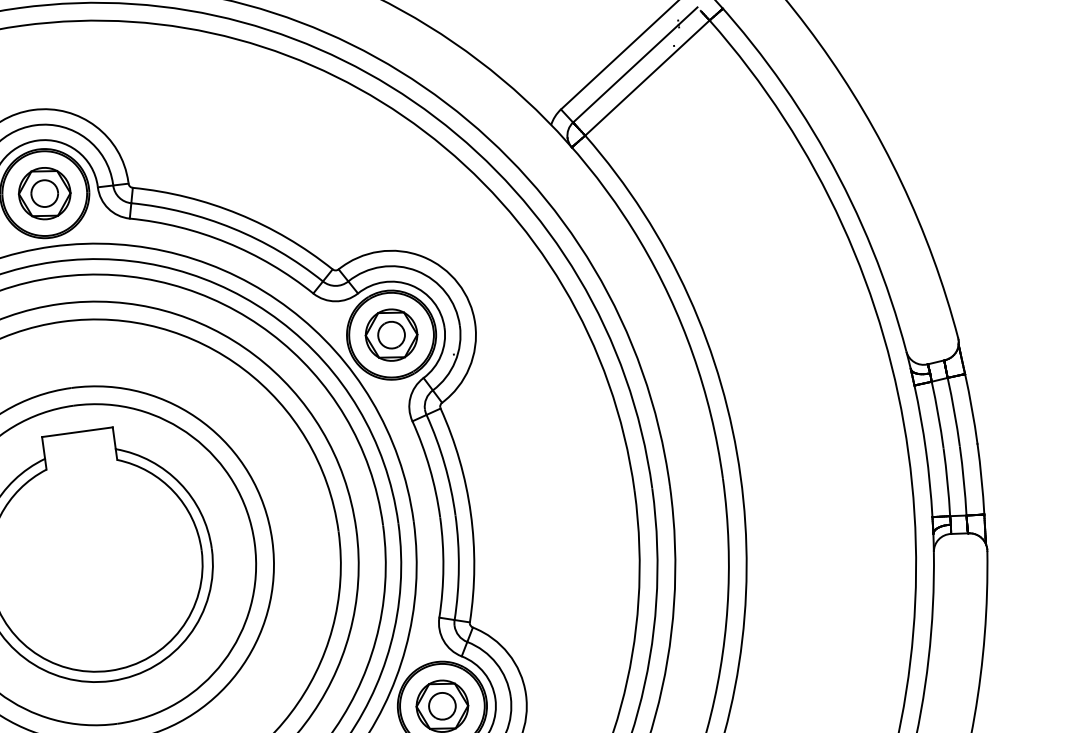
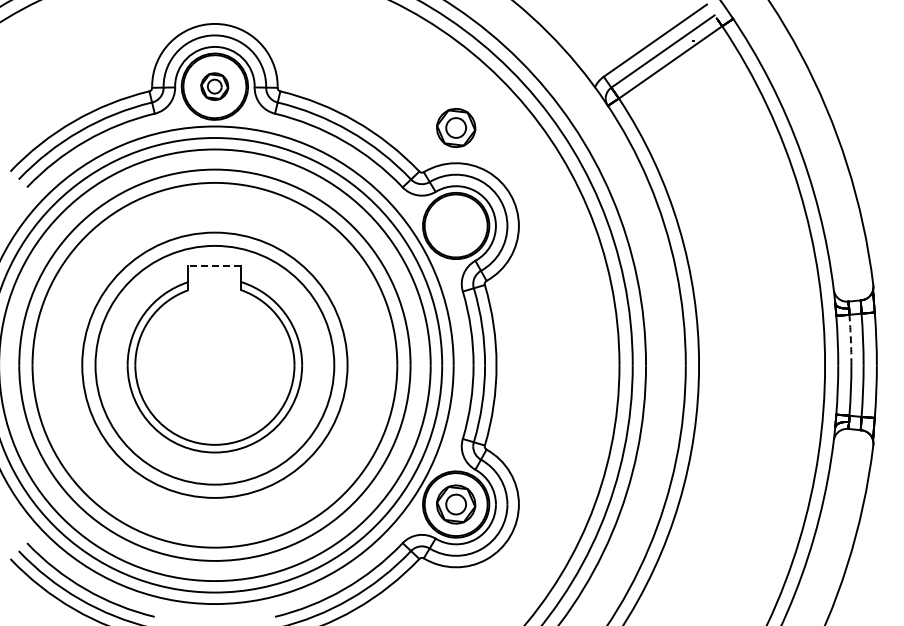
part: (44, 193) -> (214, 86), size x0.7
part: (392, 335) -> (456, 128), moved
arc: (937, 415) -> (850, 340), solid -> dashed
line: (76, 431) -> (214, 265), solid -> dashed

